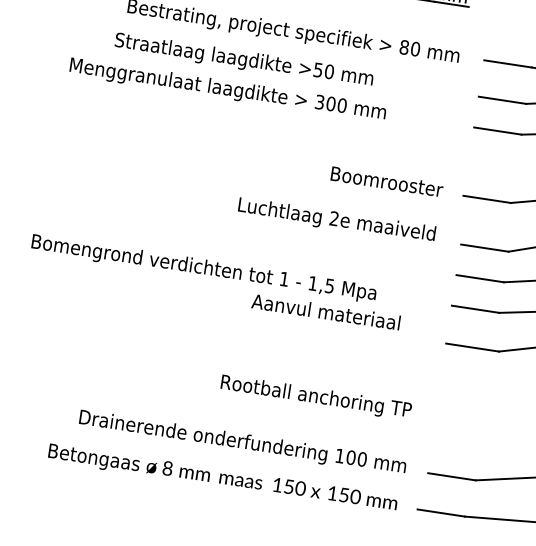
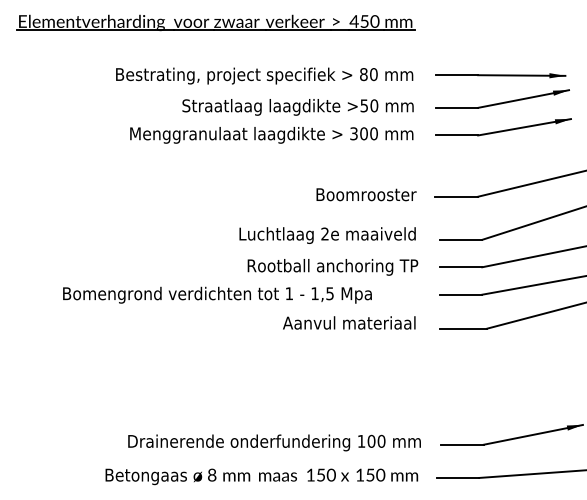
text: (243, 60) -> (297, 107), moved
text: (227, 90) -> (271, 135), moved
text: (326, 311) -> (349, 322), moved
text: (315, 397) -> (332, 267), moved

